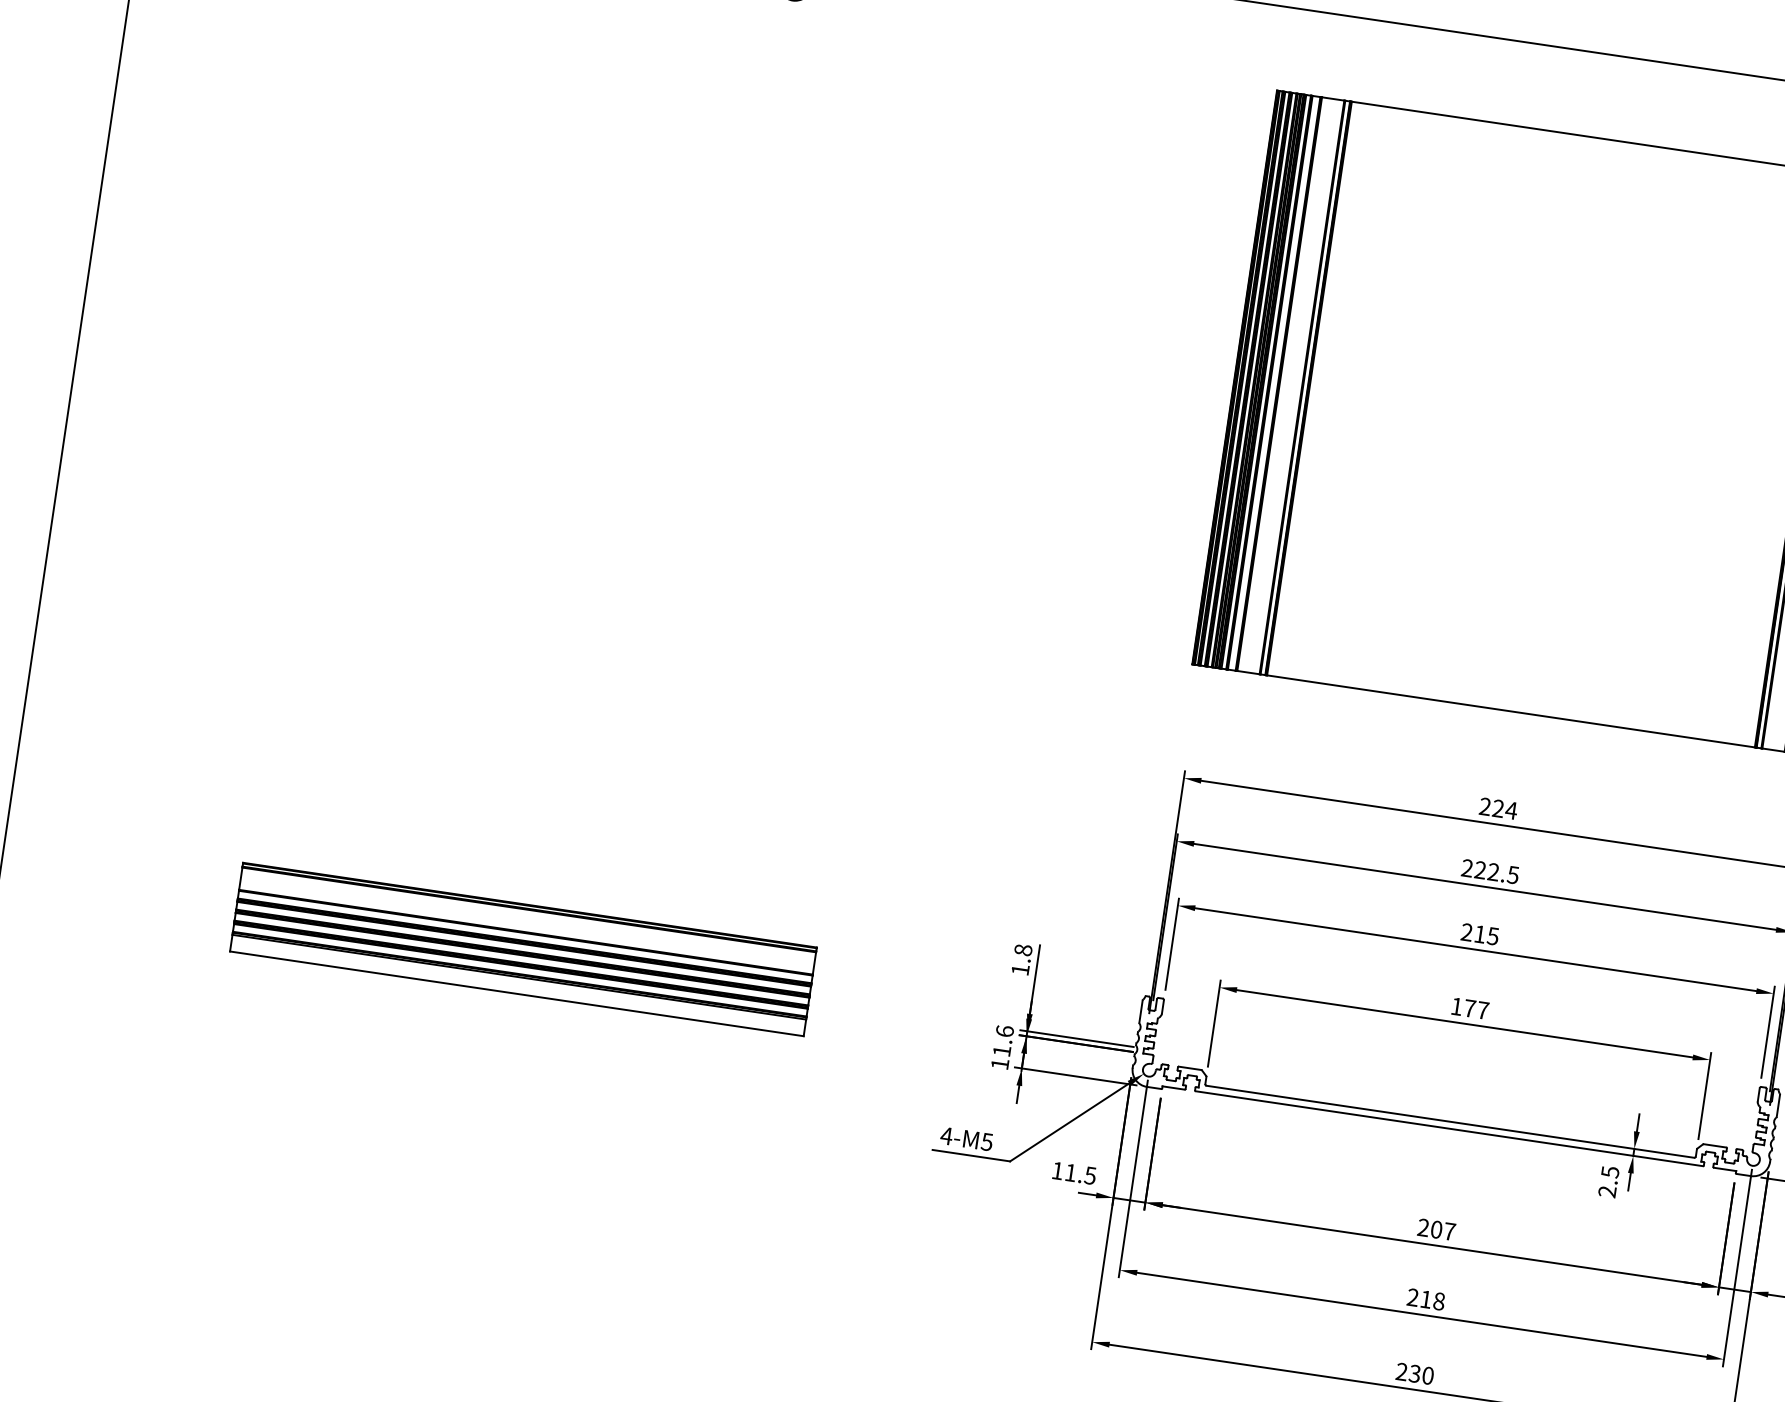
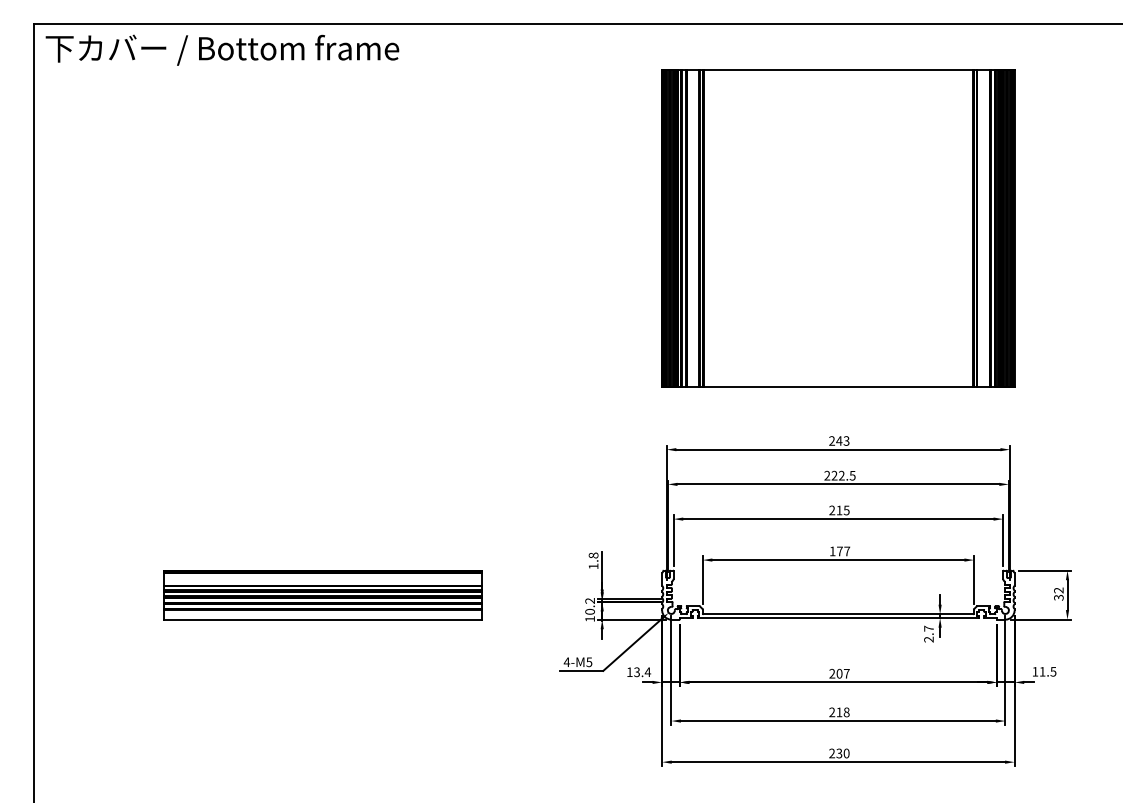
text: (1504, 808) -> (842, 440), 224 -> 243
text: (1002, 1041) -> (589, 606), 11.6 -> 10.2
text: (1609, 1171) -> (928, 628), 2.5 -> 2.7
text: (1080, 1174) -> (642, 672), 11.5 -> 13.4

